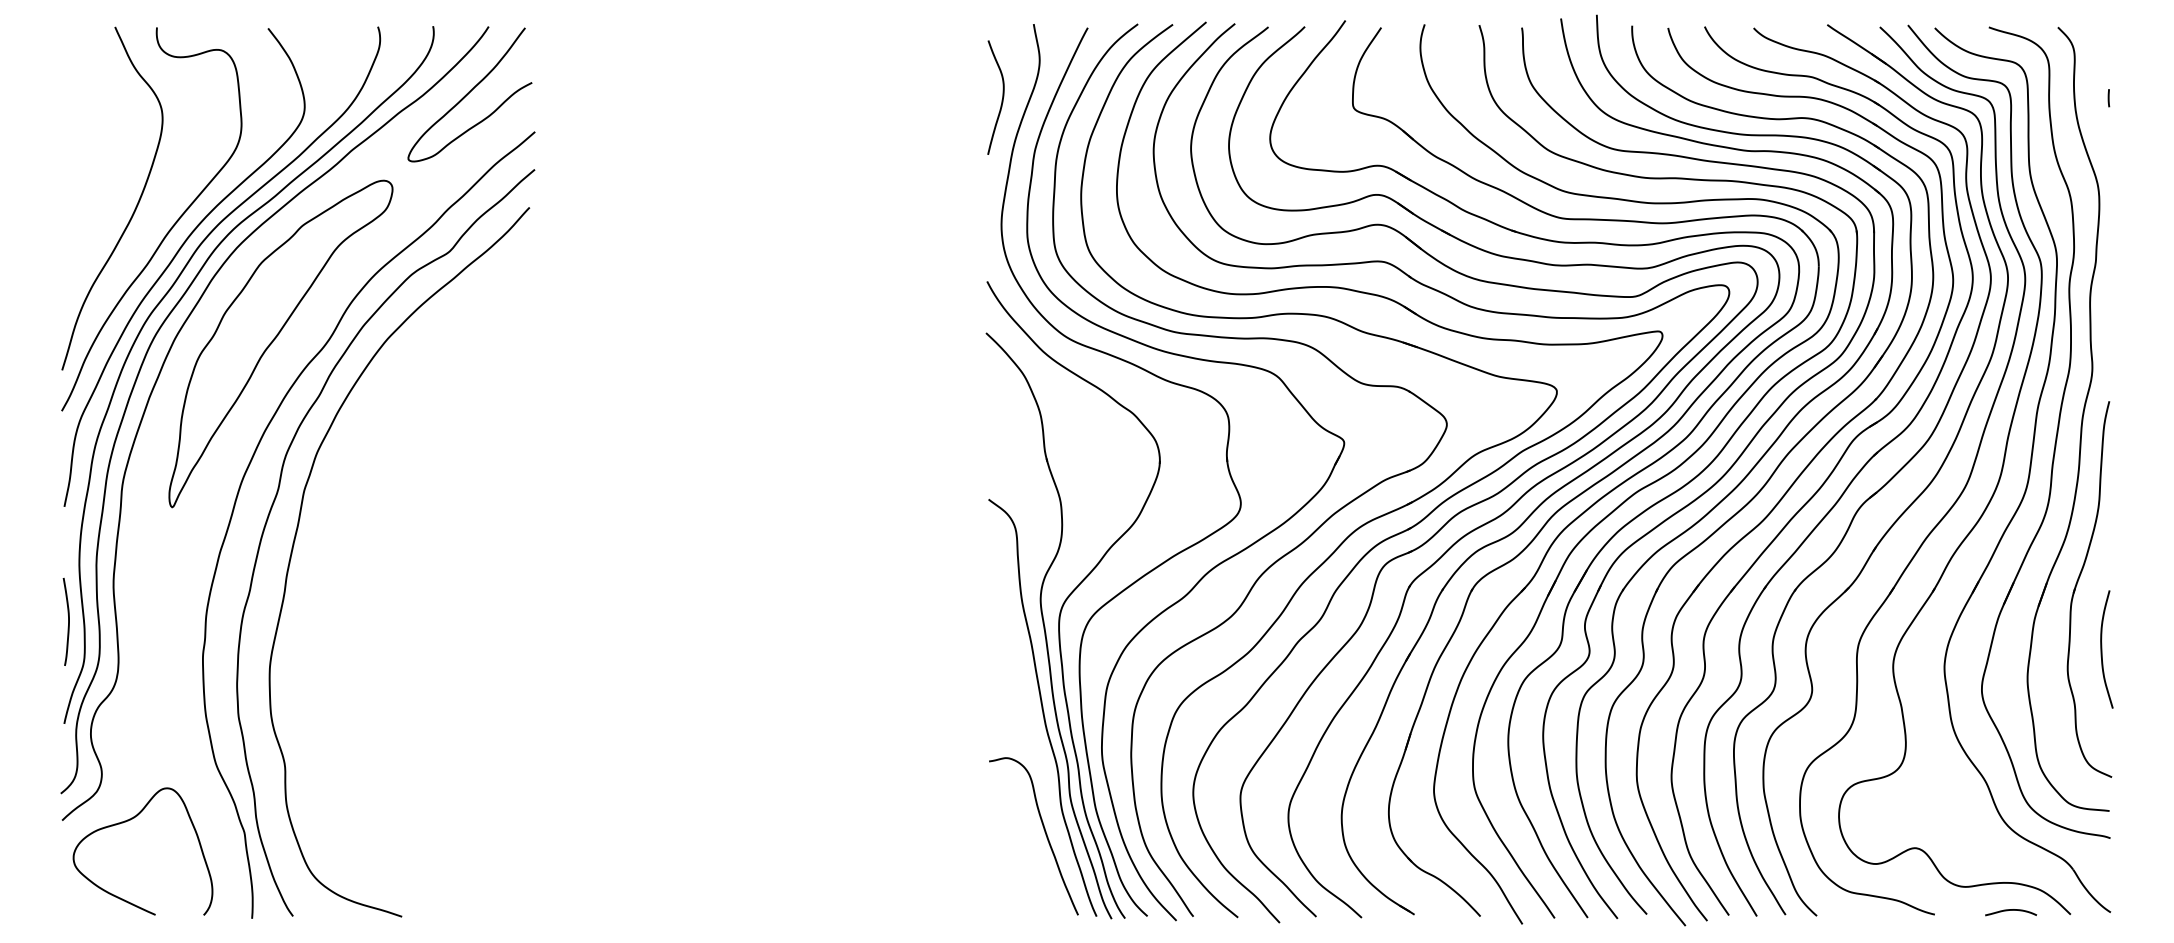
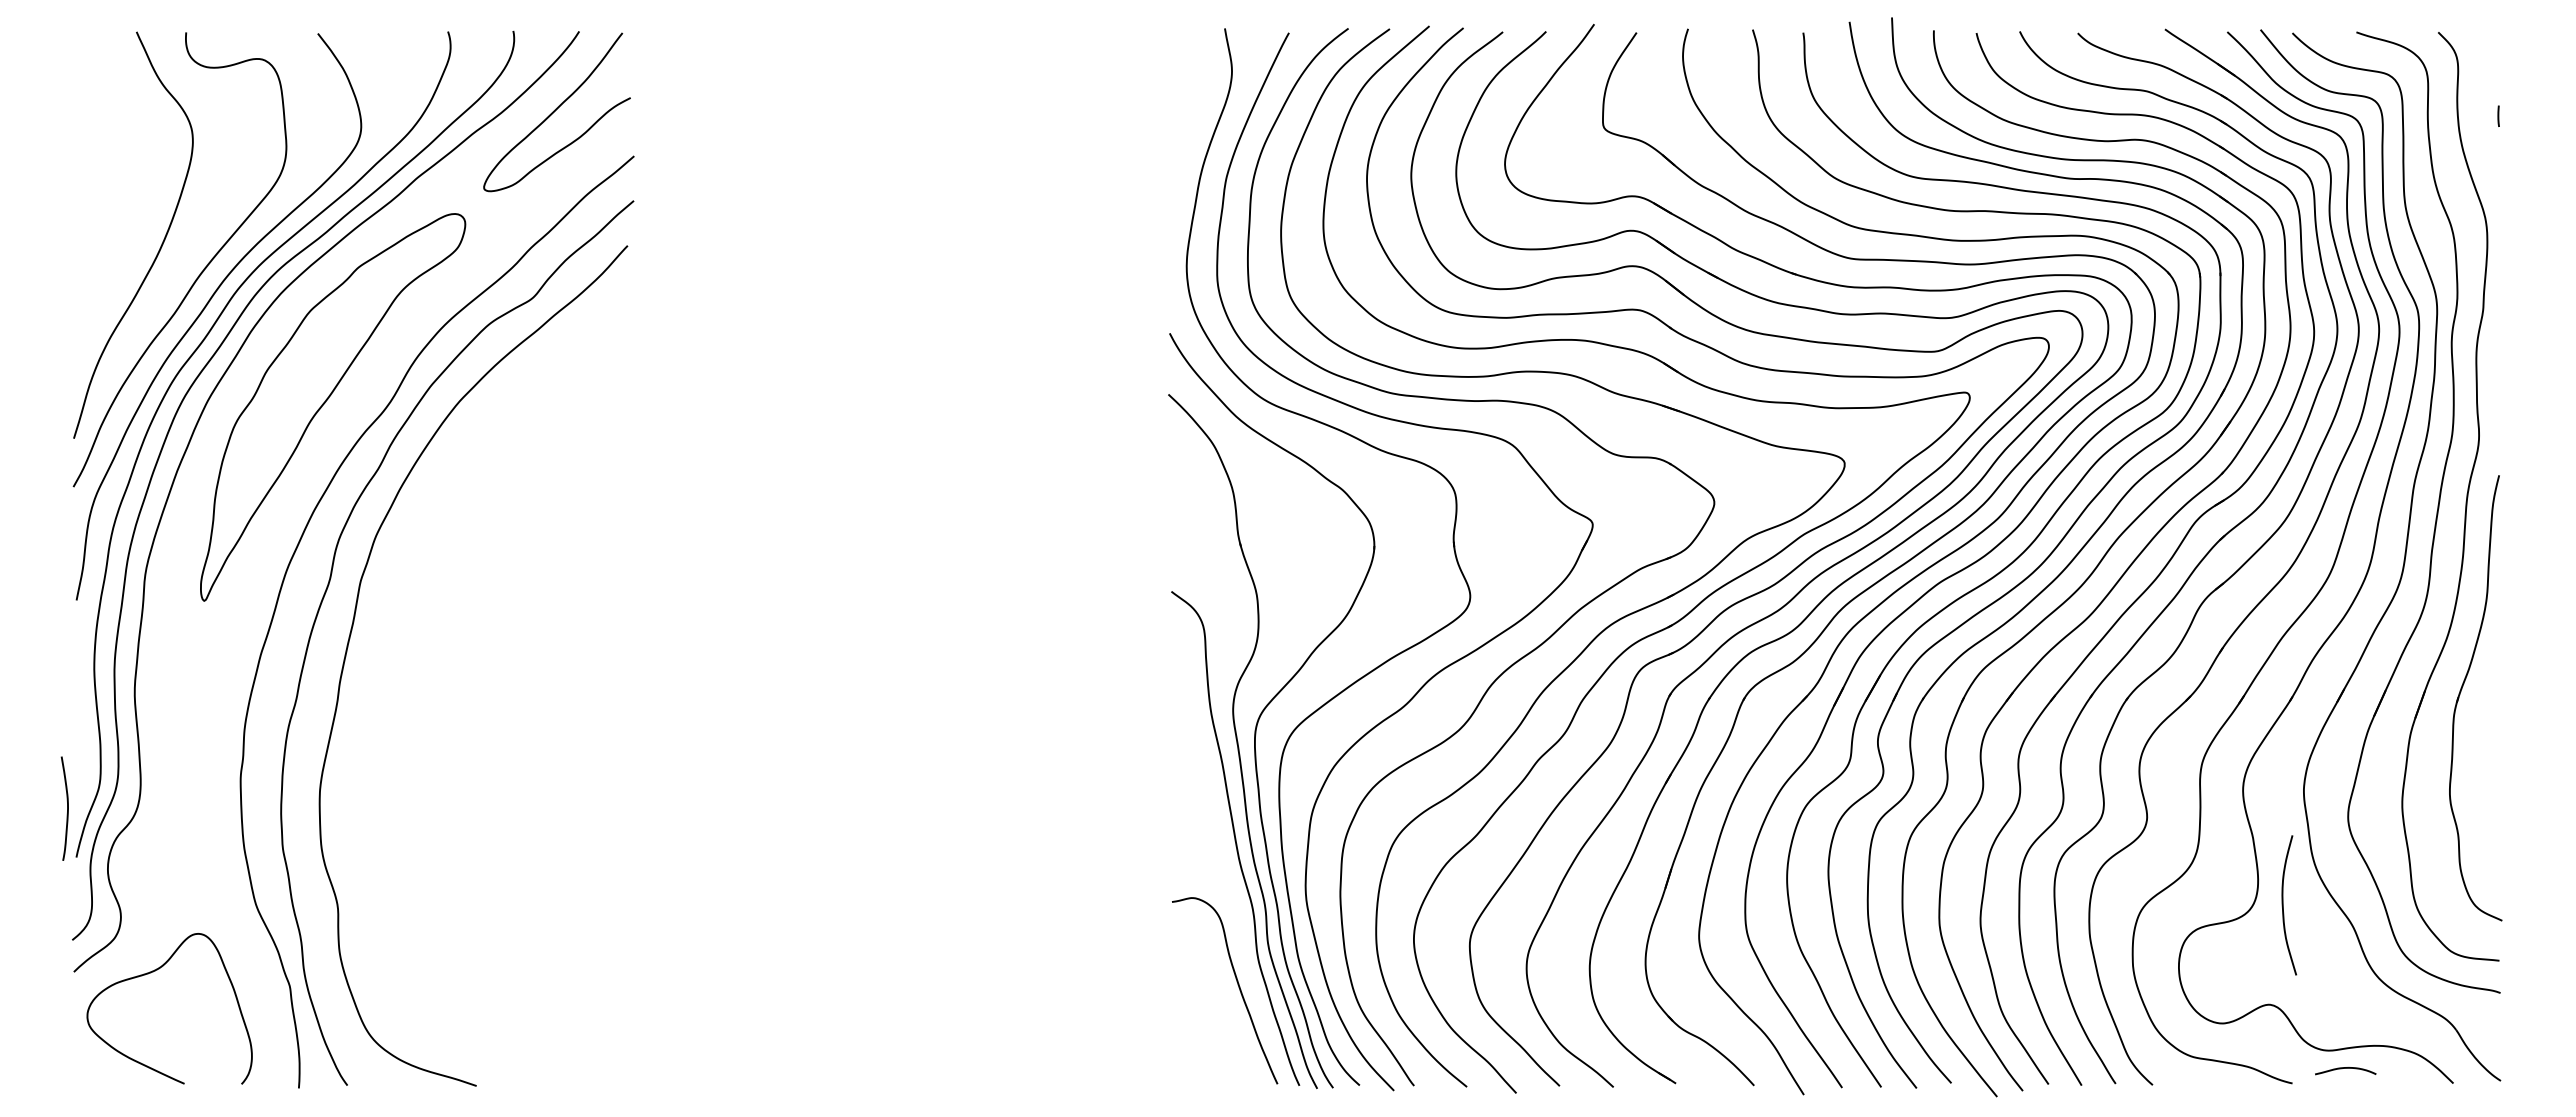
curve: (1002, 97) -> (1187, 115), removed
curve: (68, 621) -> (67, 808), moved
curve: (2102, 649) -> (2283, 905), moved
curve: (2010, 910) -> (2345, 1068), moved

